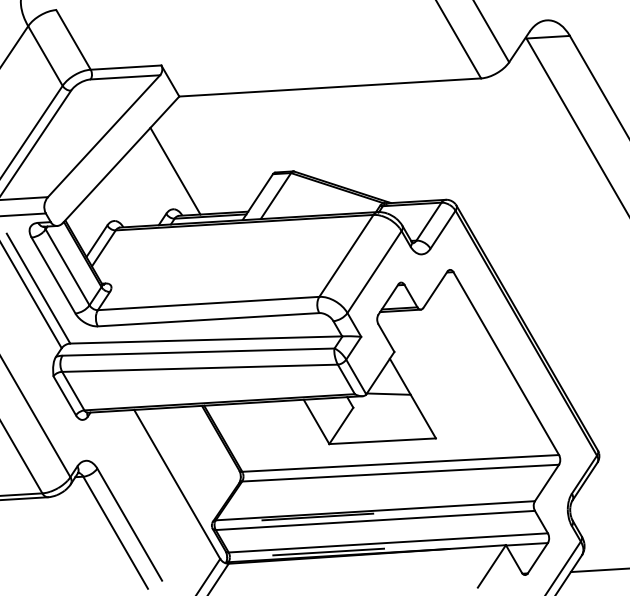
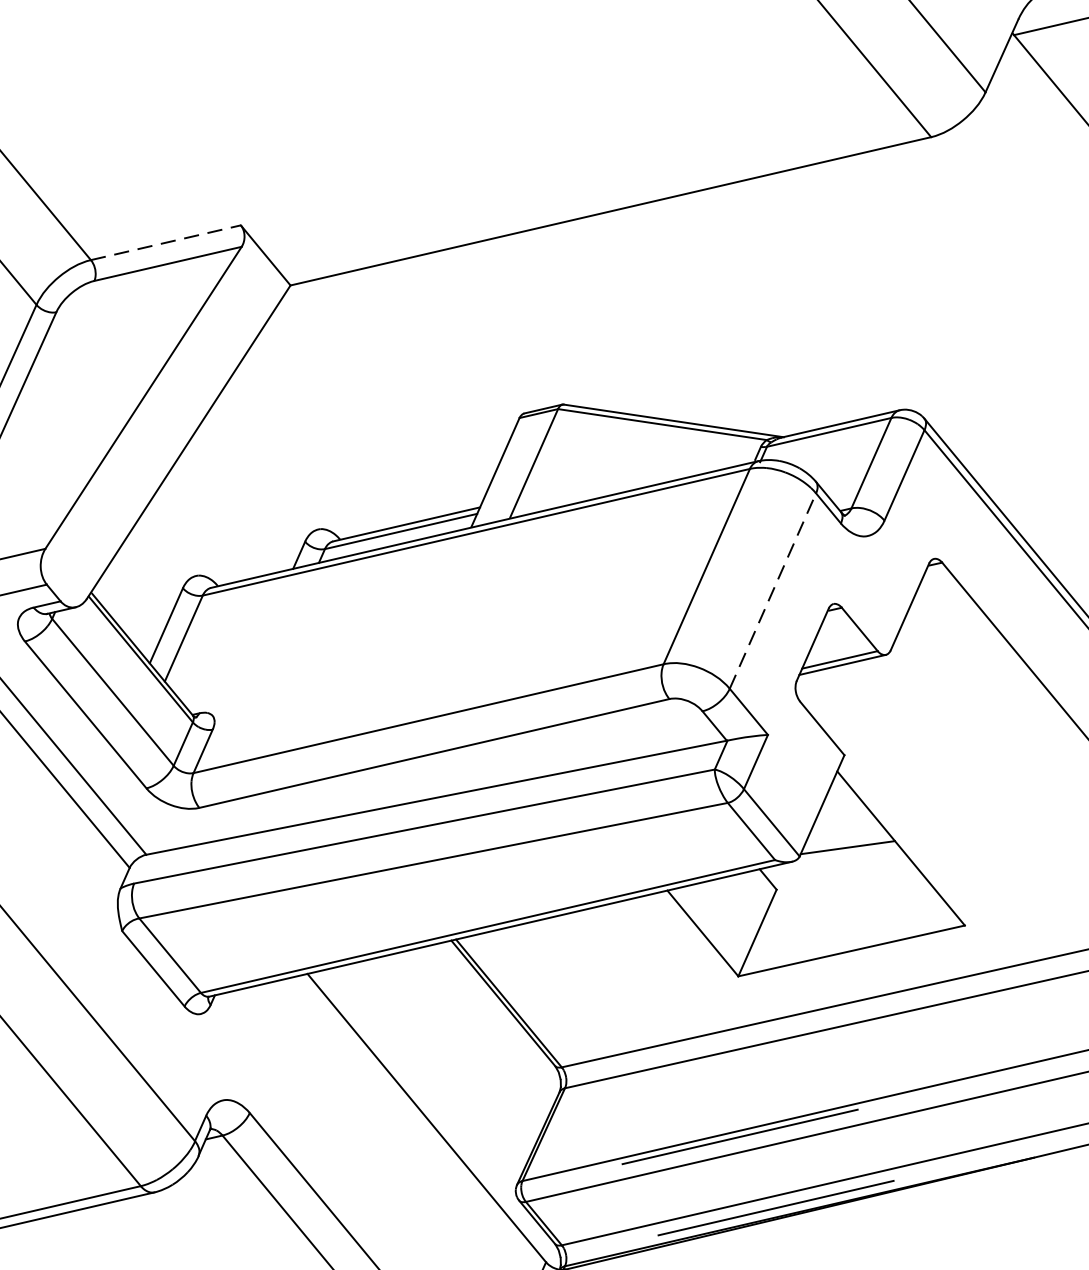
line: (126, 67) -> (166, 242), solid -> dashed
line: (175, 170) -> (309, 445), removed
line: (374, 271) -> (772, 589), solid -> dashed

